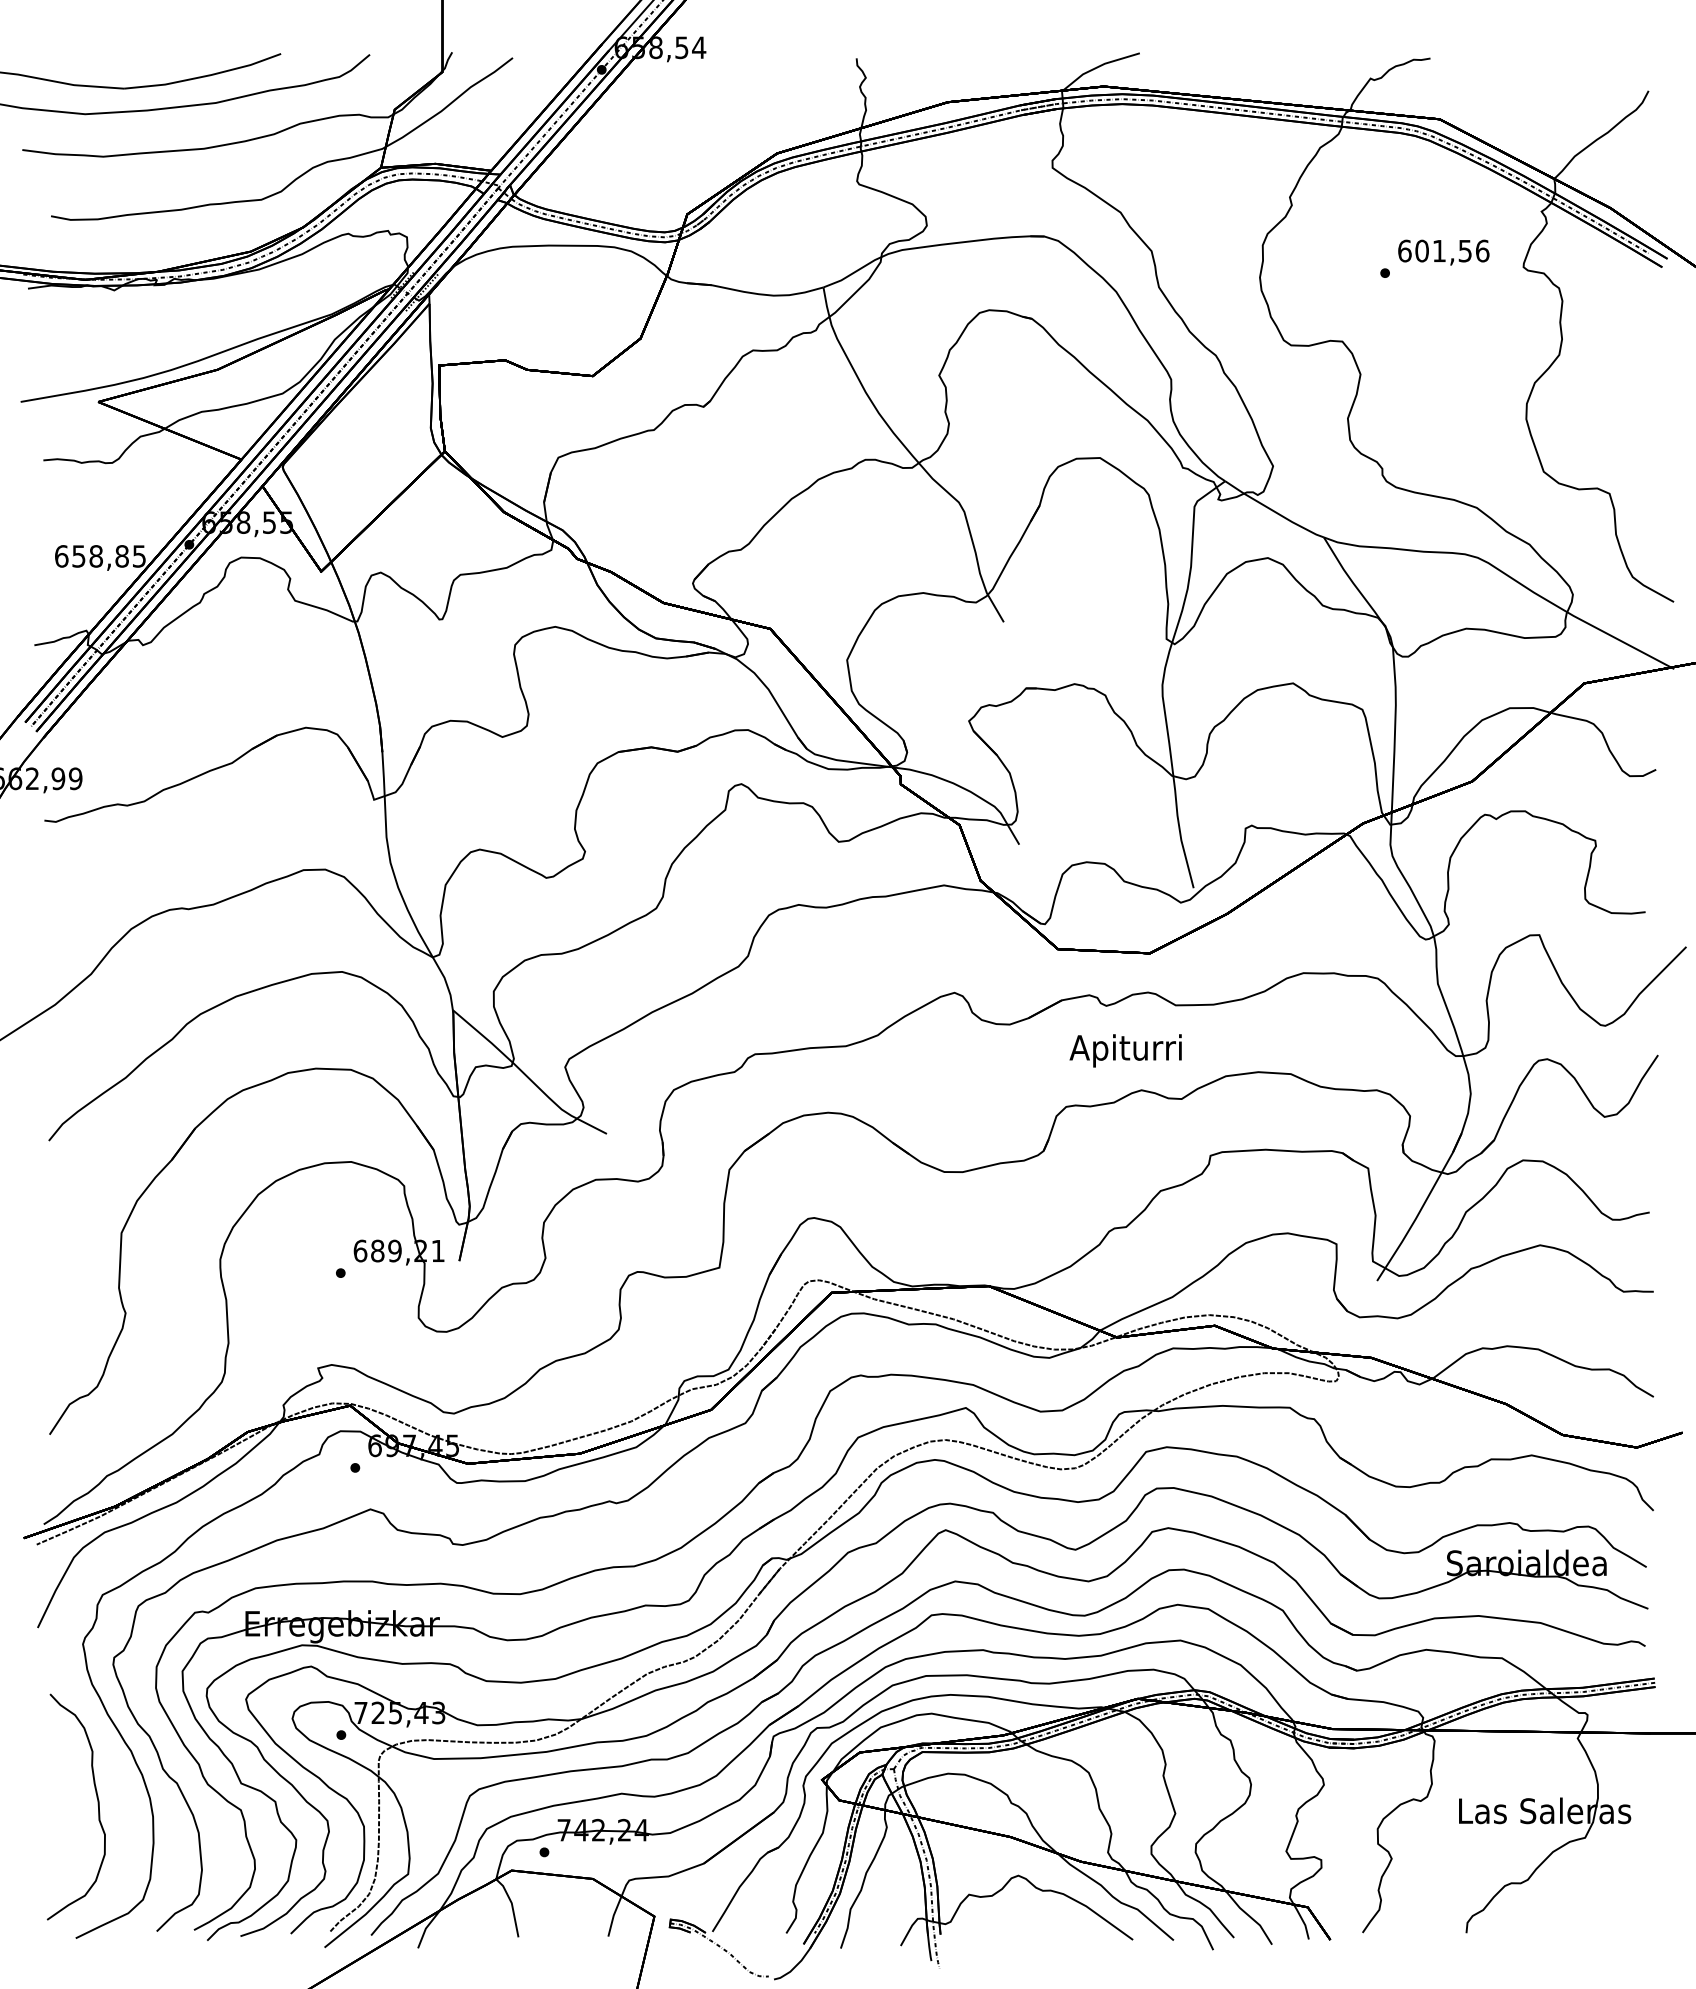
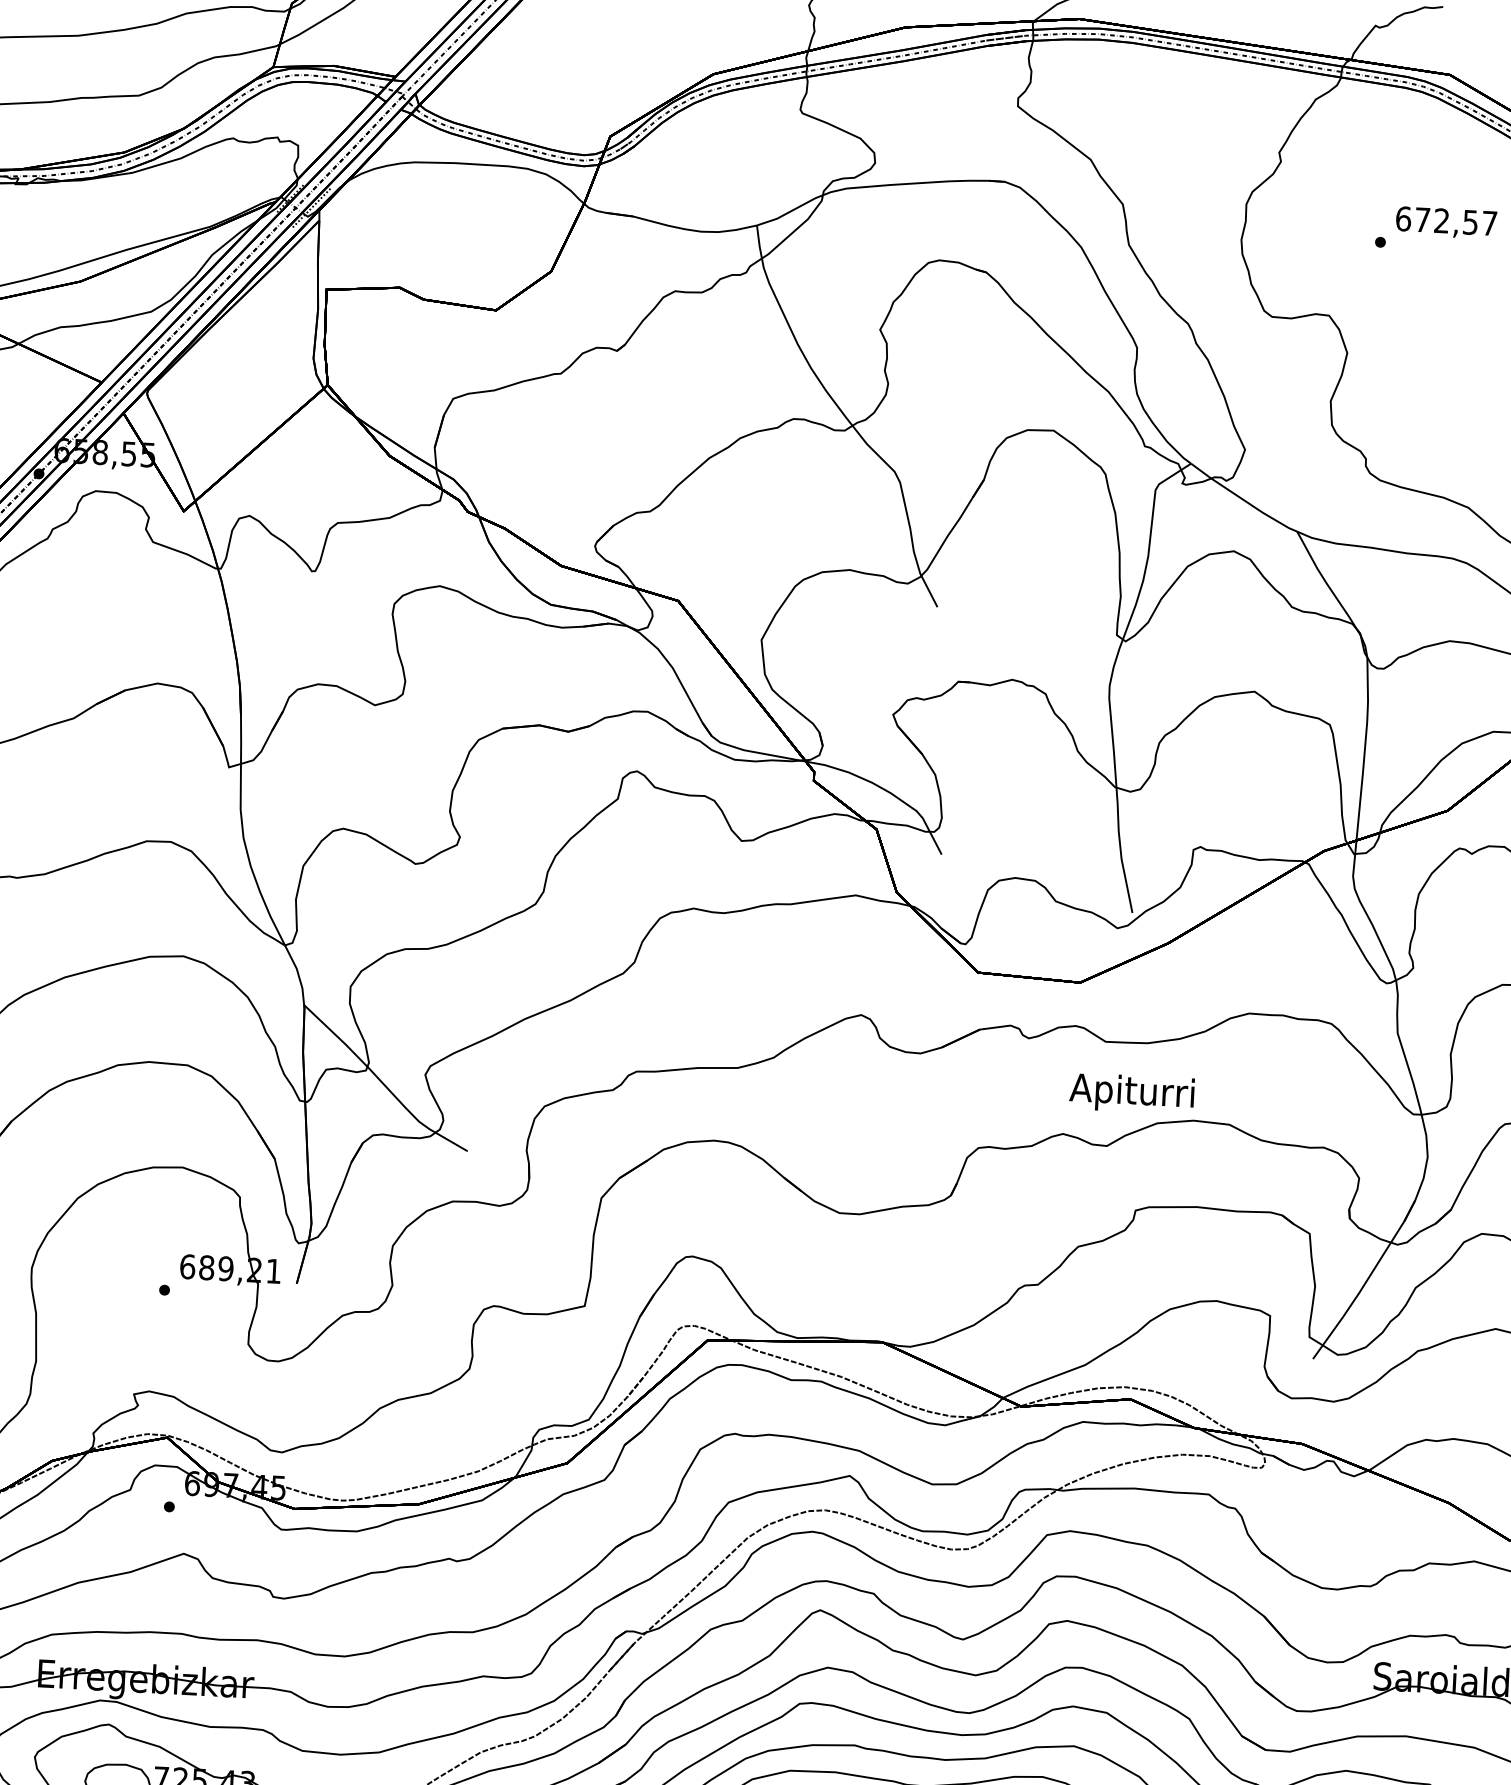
text: (1452, 250) -> (1456, 221), 601,56 -> 672,57
text: (1125, 1050) -> (1131, 1093), moved

